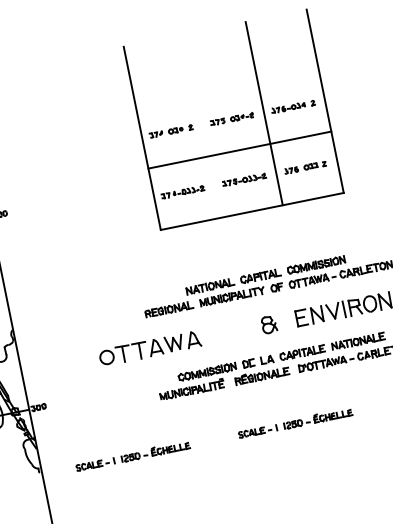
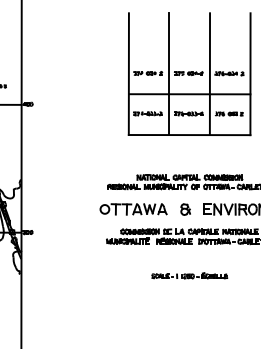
line: (203, 125) -> (169, 73), added
part: (150, 348) -> (133, 209), moved
part: (132, 455) -> (81, 275), removed

